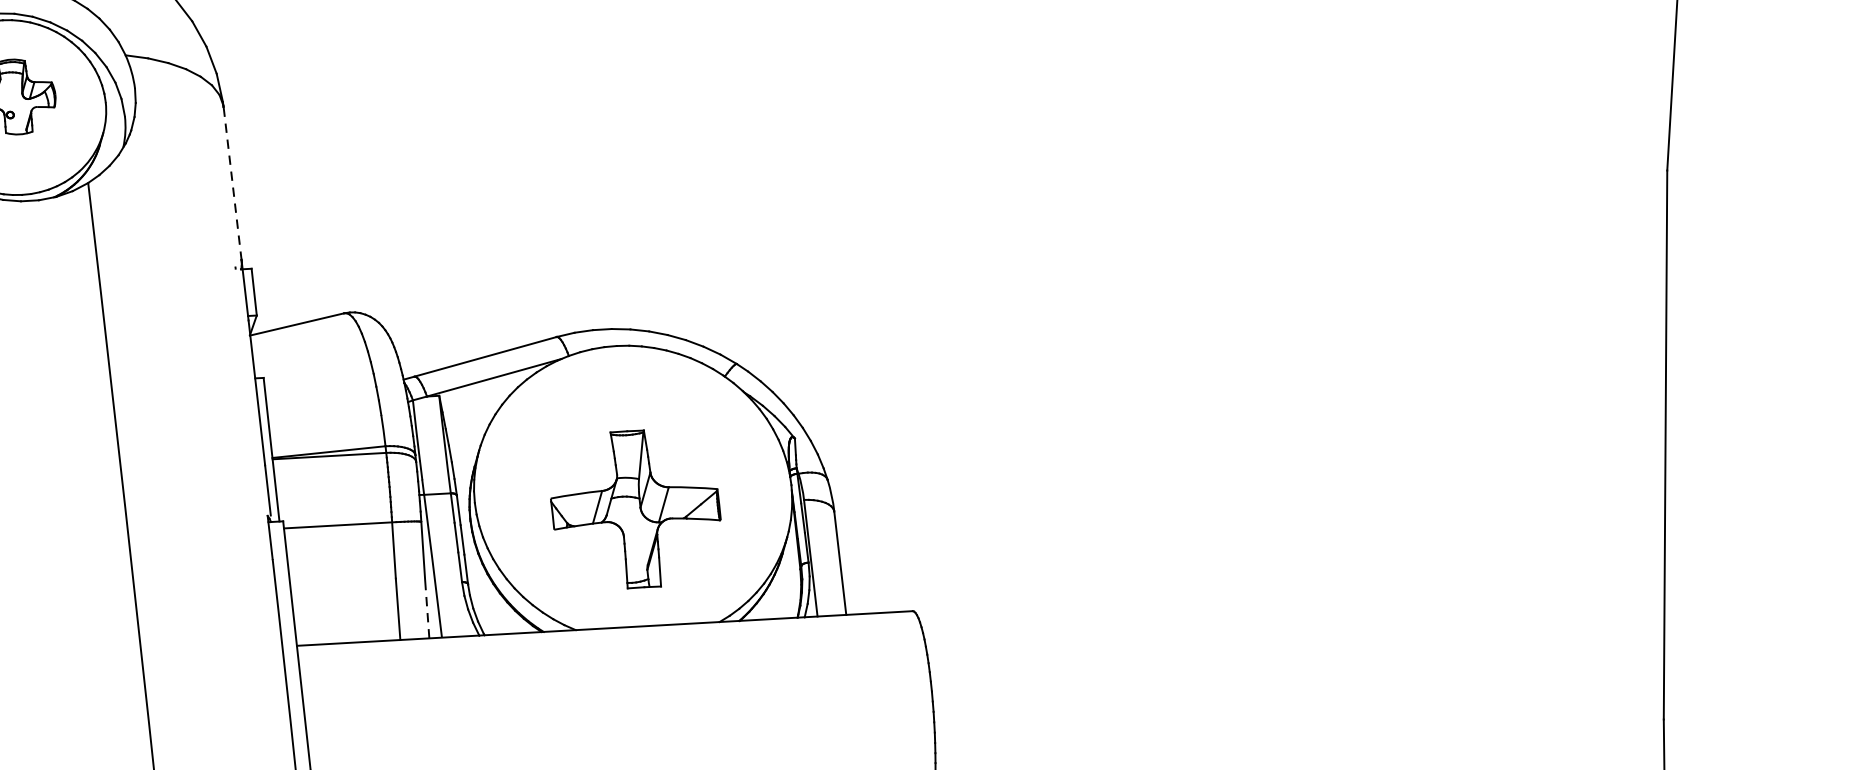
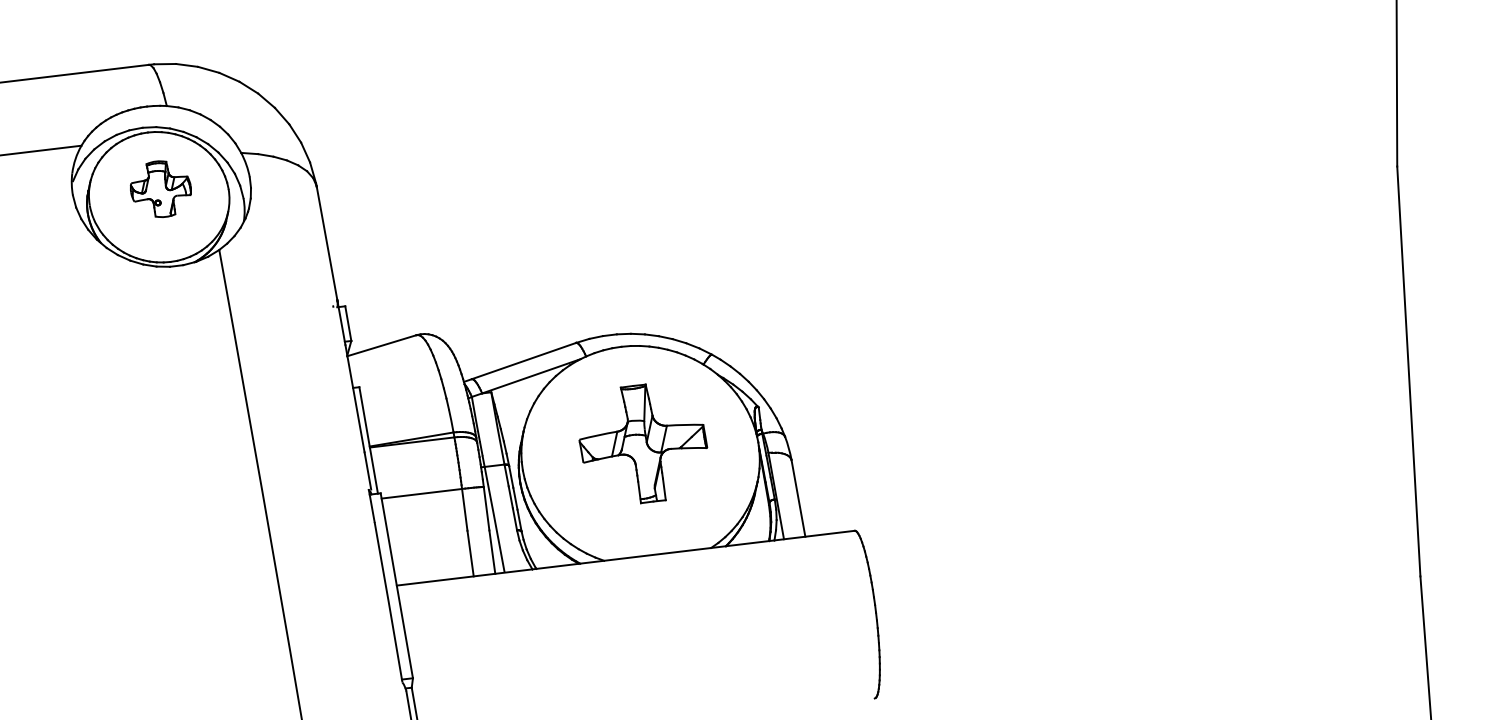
line: (233, 183) -> (327, 243), dashed -> solid
part: (636, 508) -> (643, 443), moved
line: (427, 609) -> (492, 552), dashed -> solid

